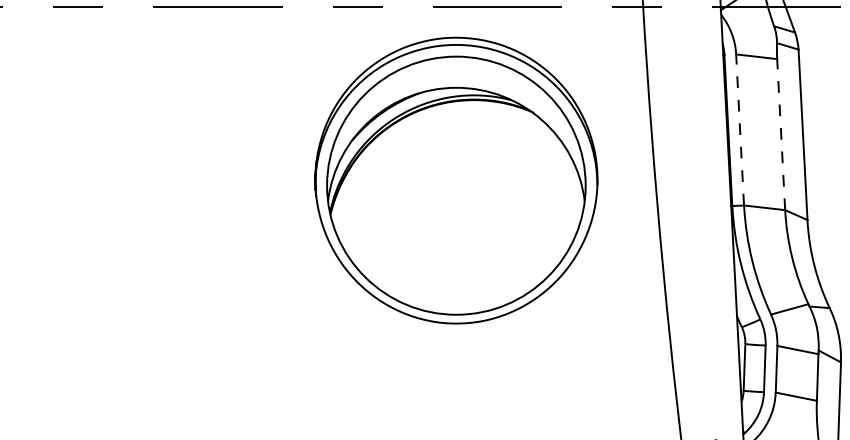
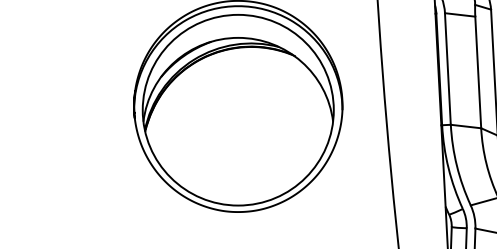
line: (740, 129) -> (448, 68), dashed -> solid
line: (781, 134) -> (478, 72), dashed -> solid

